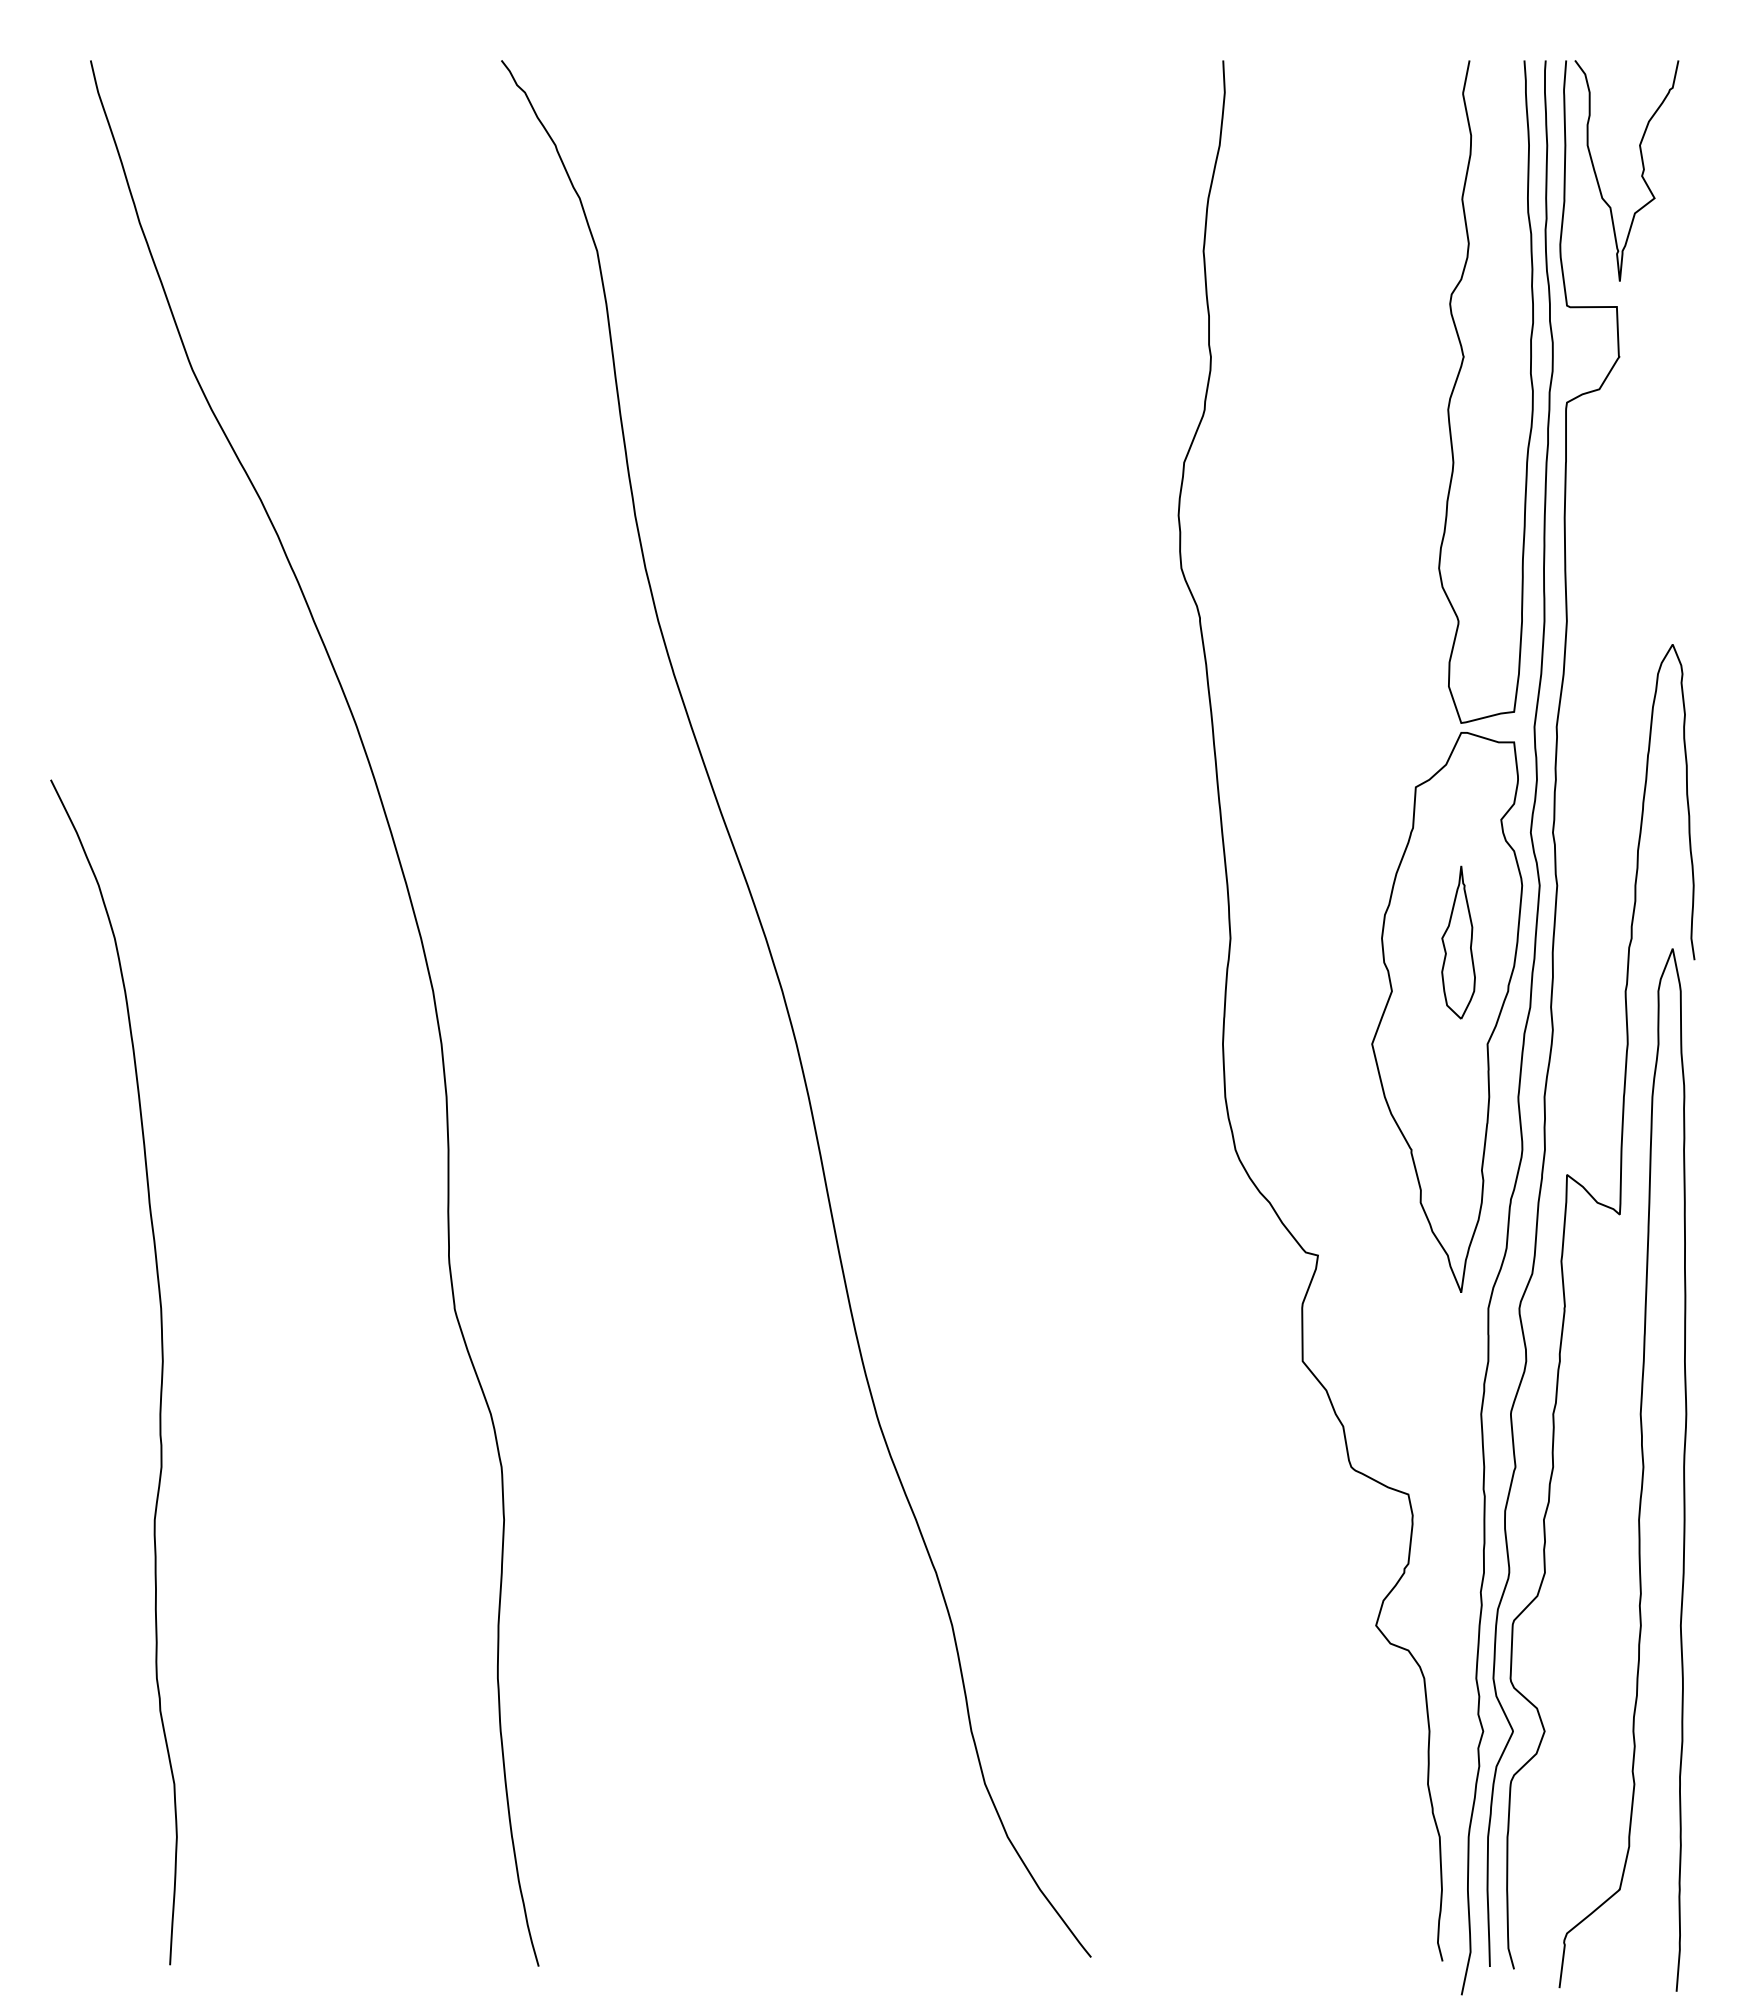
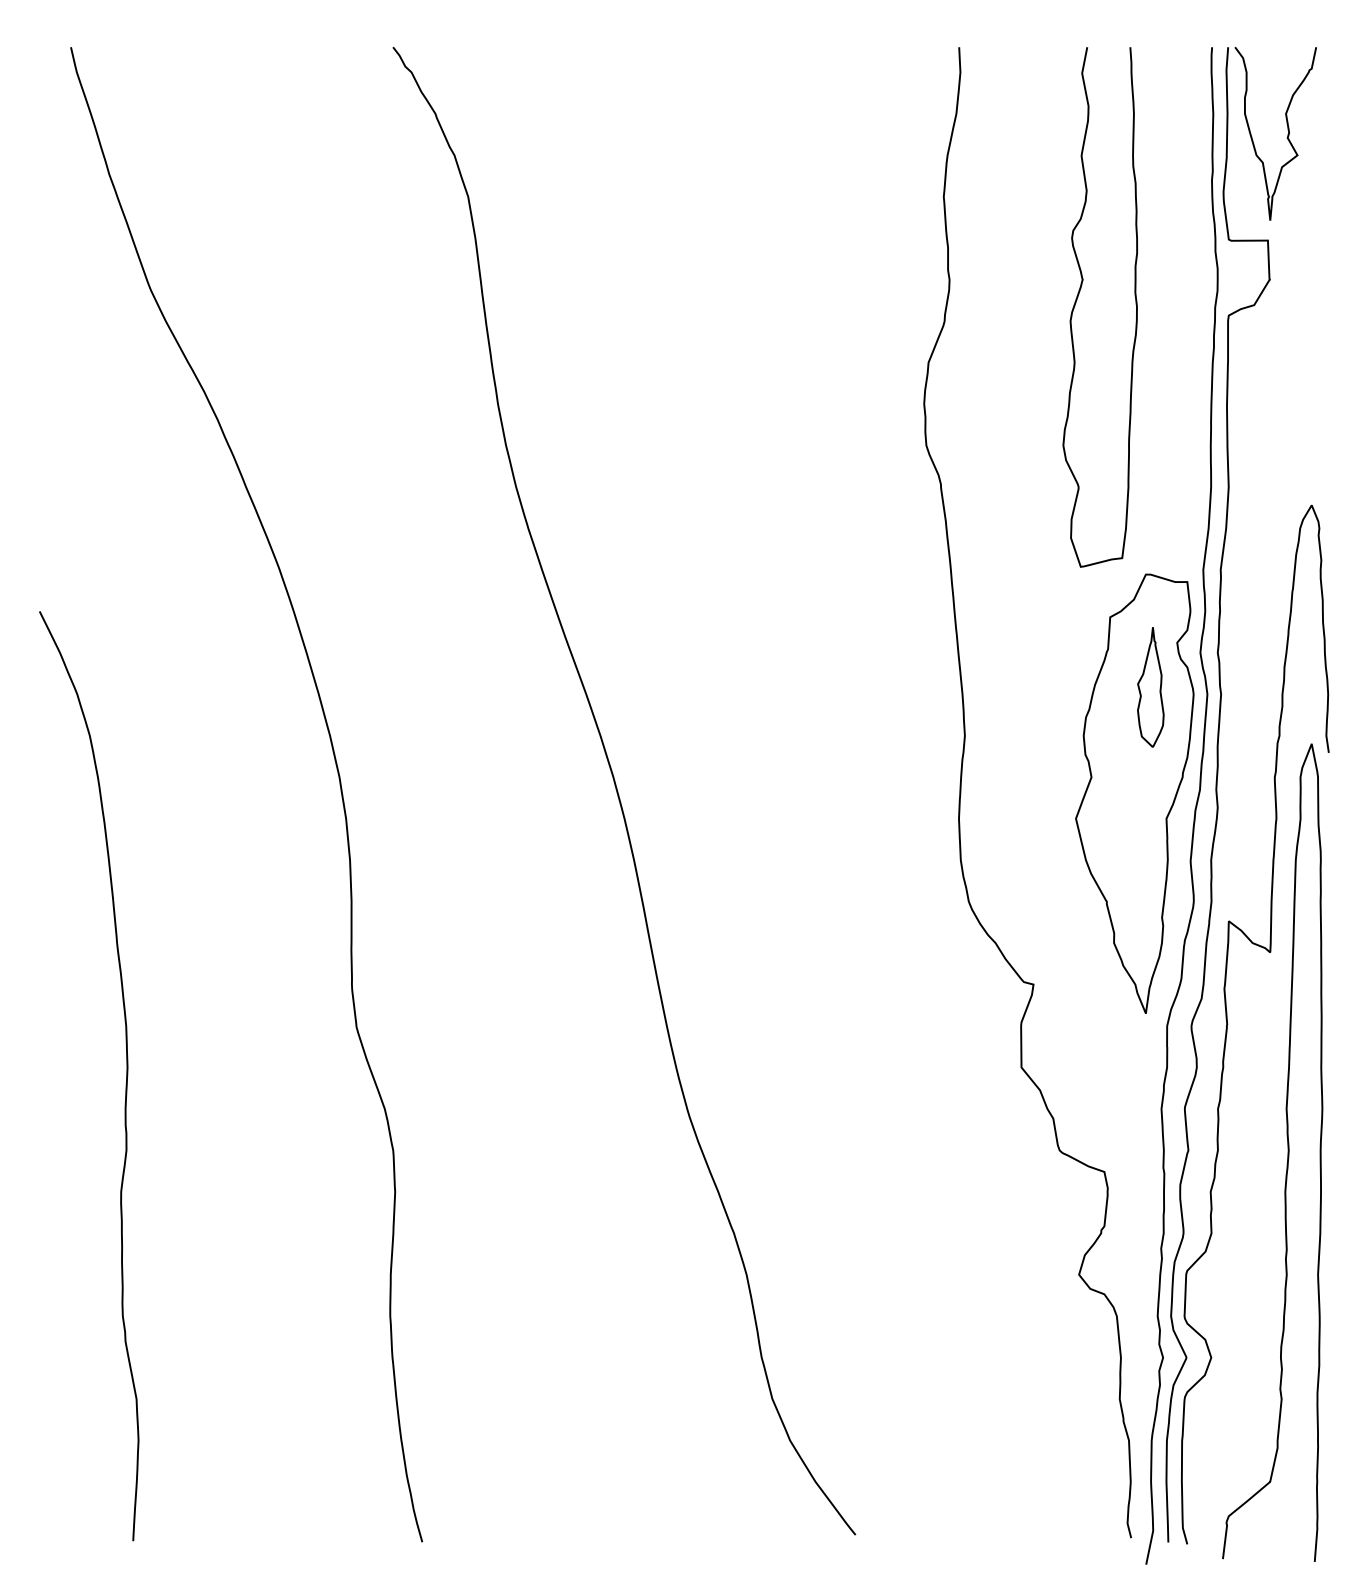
curve: (1458, 378) -> (1078, 296), moved
part: (1458, 942) -> (1150, 687), moved

